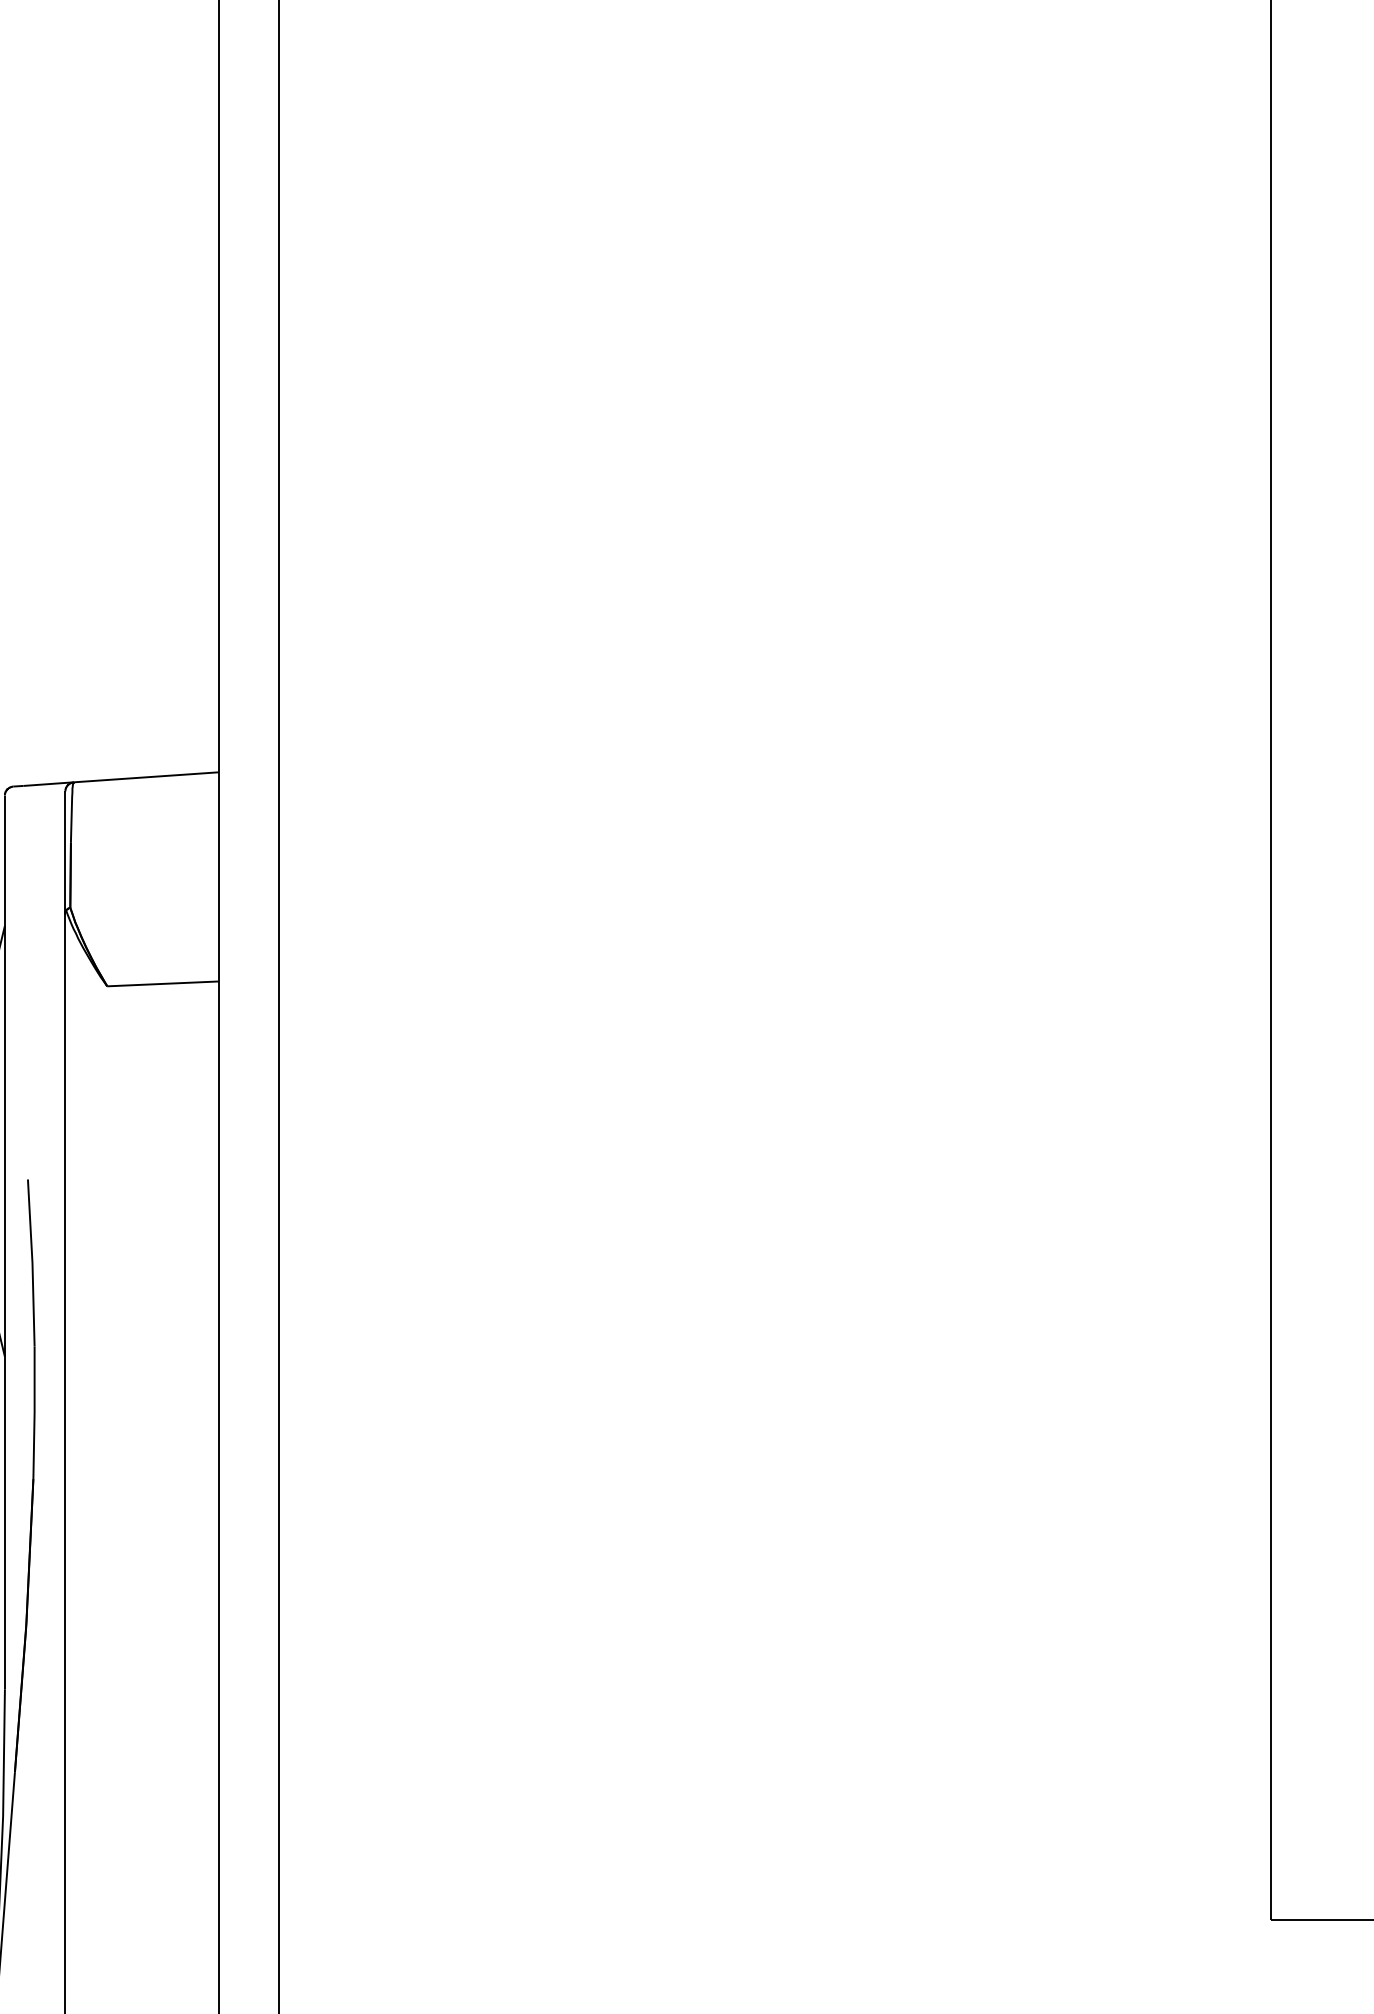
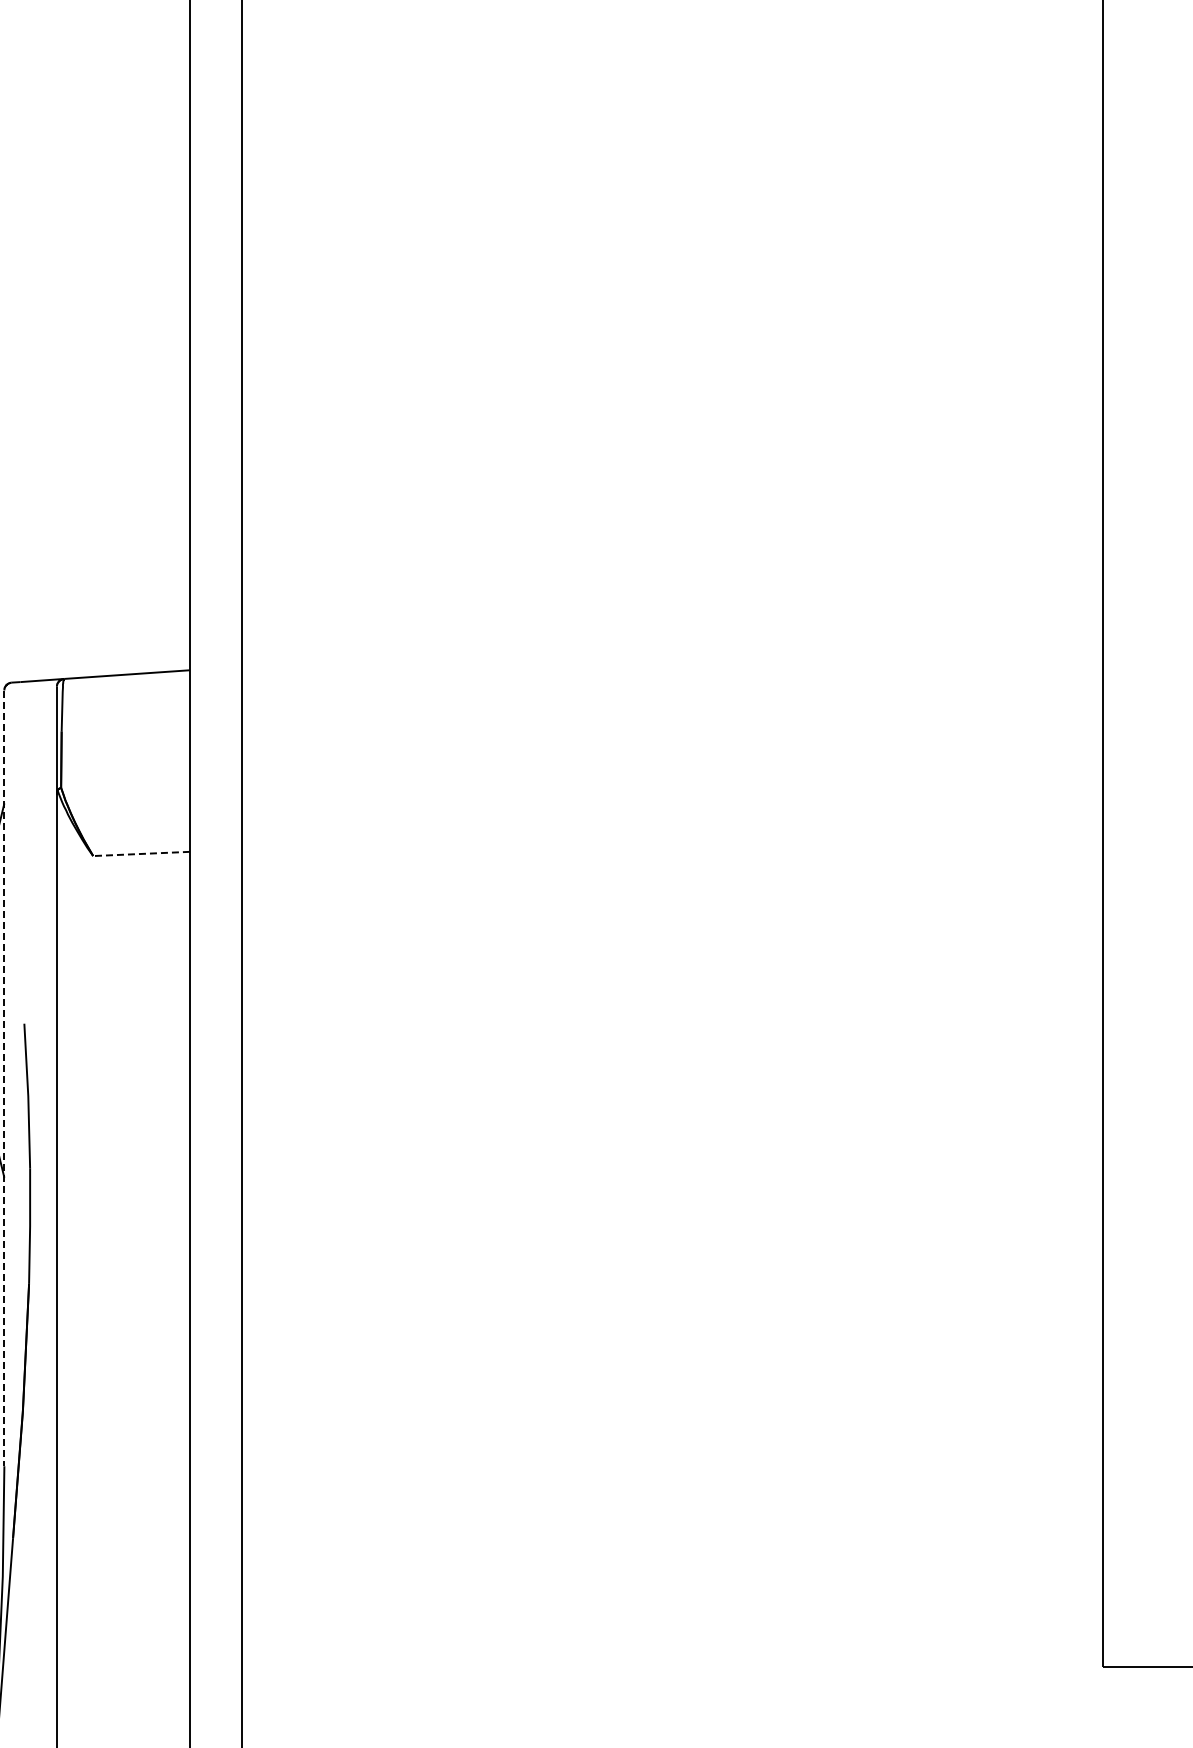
line: (162, 983) -> (141, 853), solid -> dashed
line: (5, 1242) -> (4, 1078), solid -> dashed

